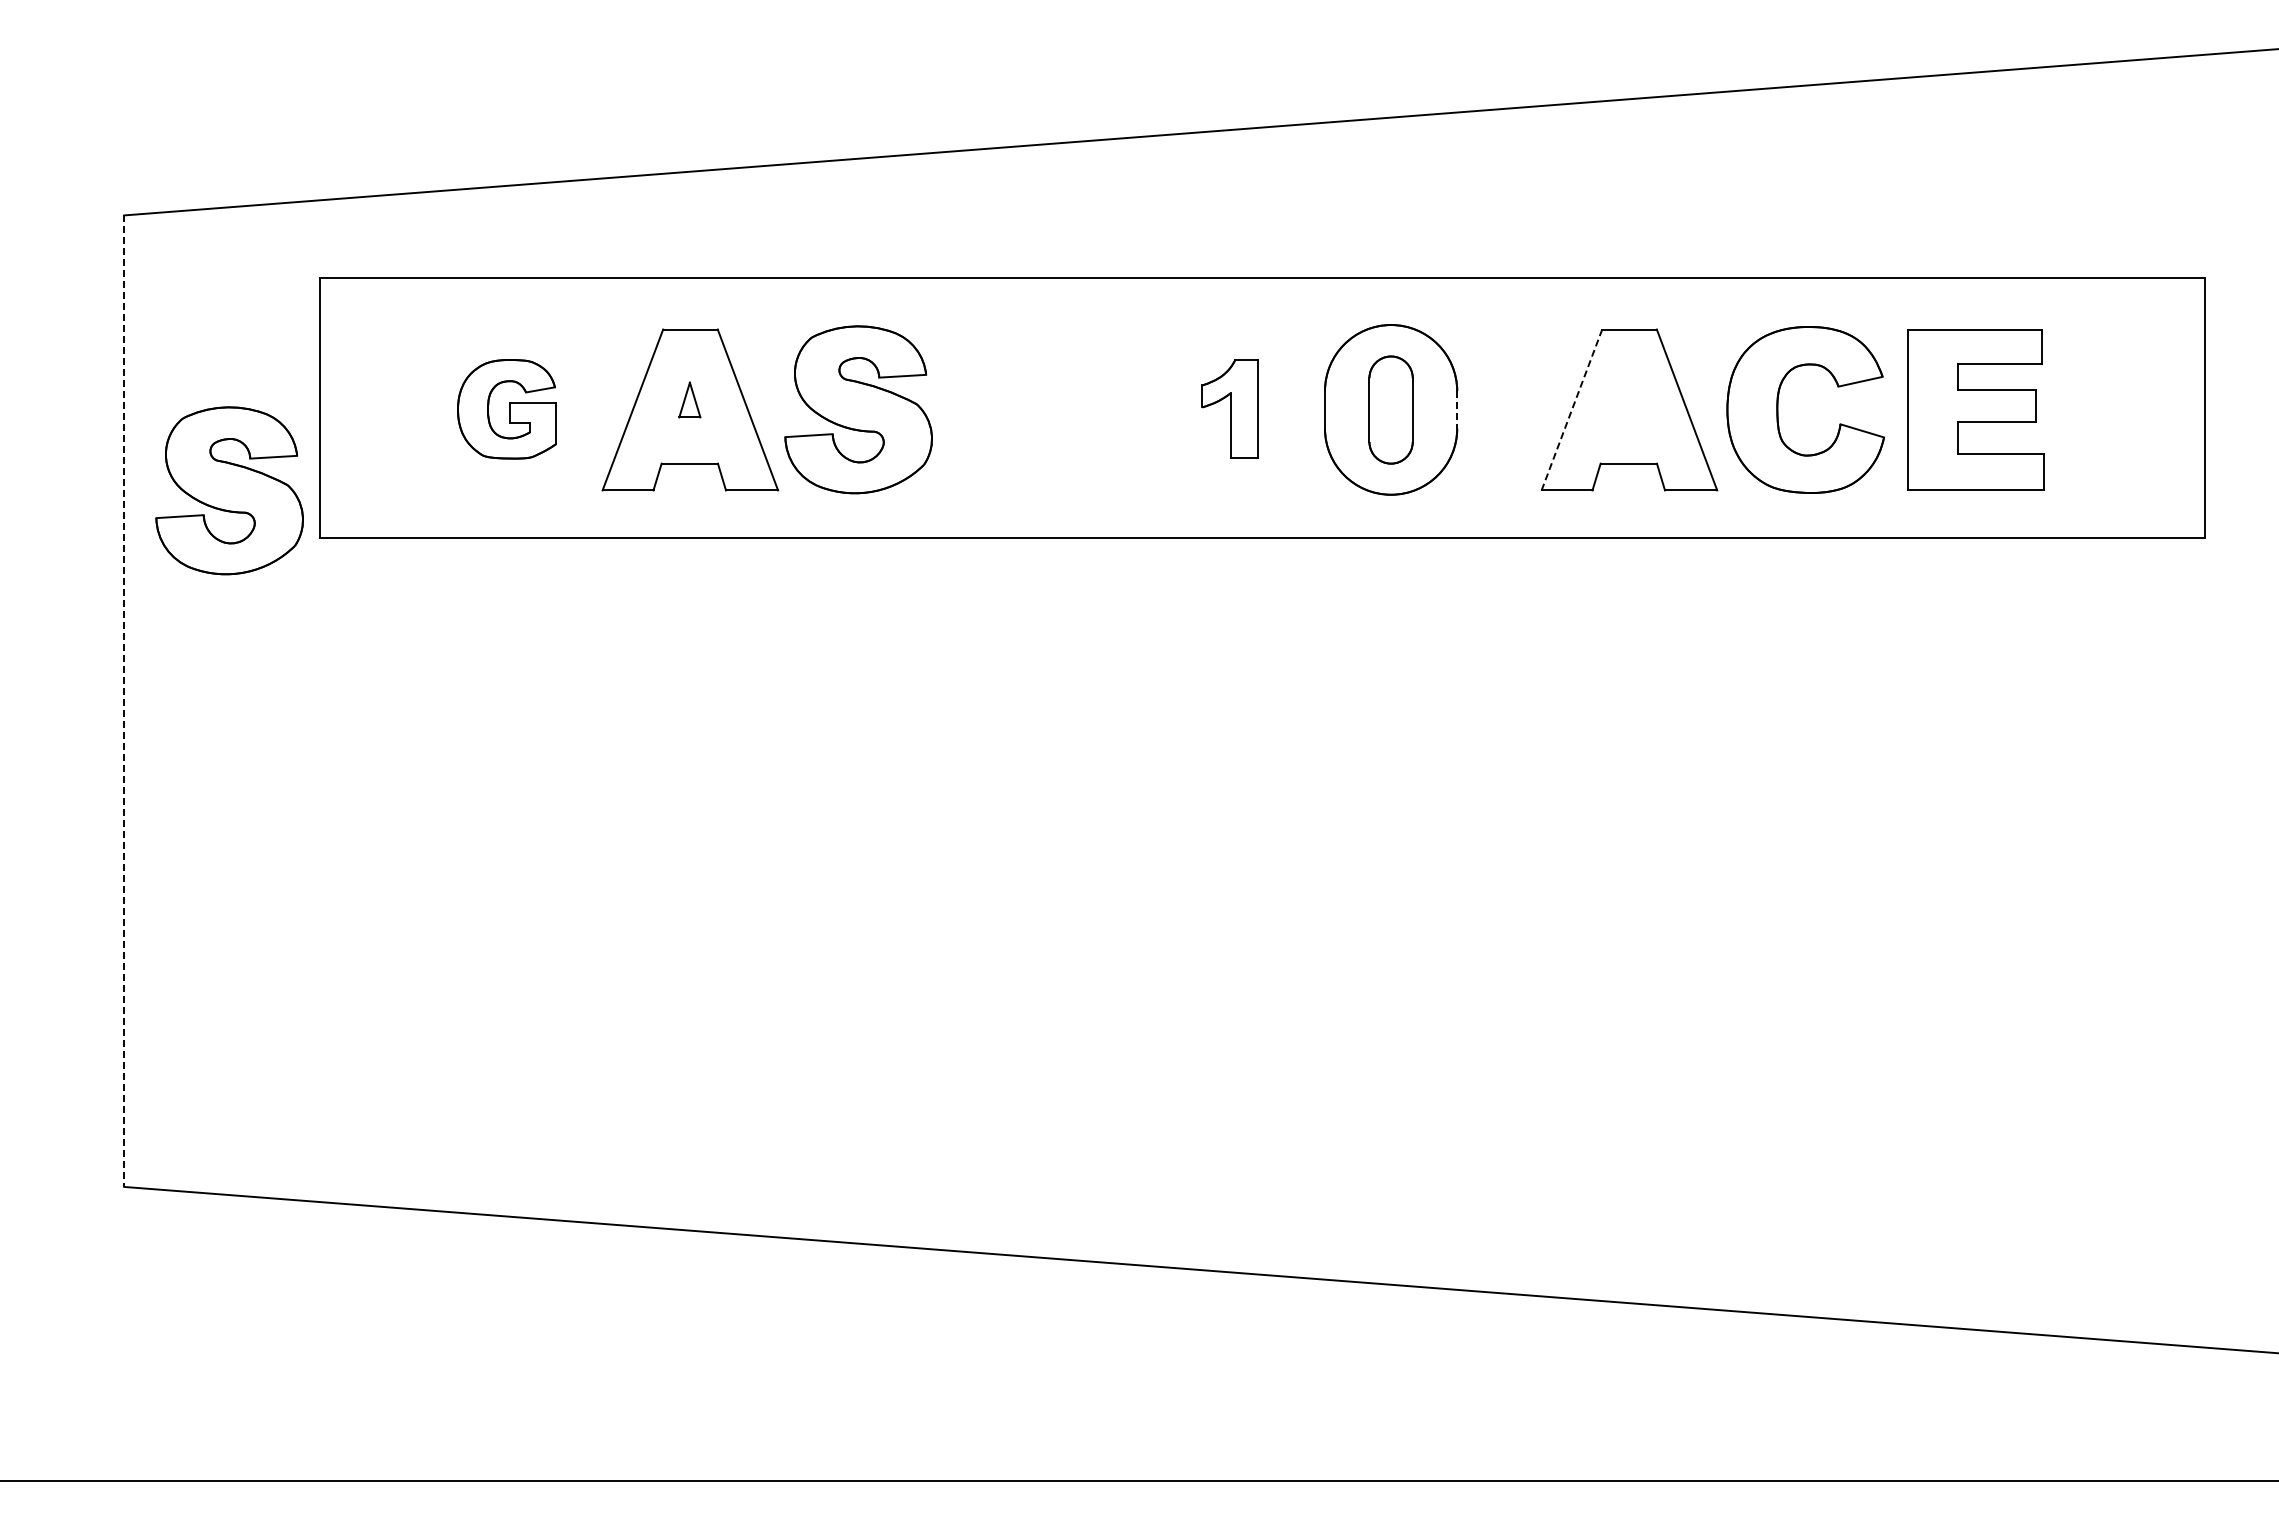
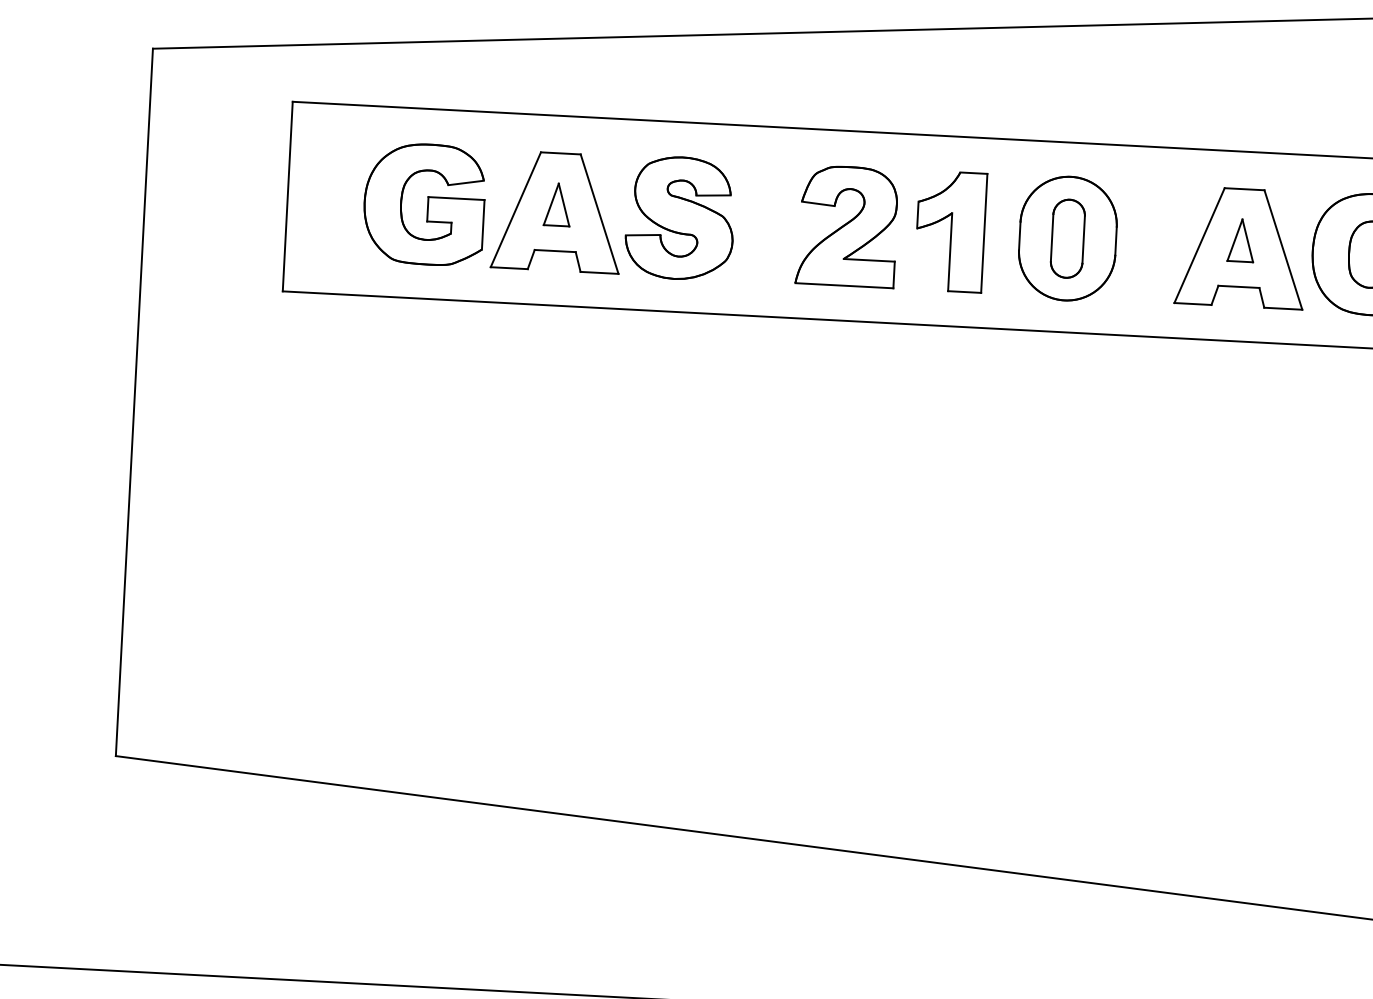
part: (689, 399) -> (557, 204), size x1.67
part: (1628, 399) -> (1241, 240), added
part: (1088, 408) -> (847, 226), added
part: (1229, 408) -> (950, 231), size x1.67
part: (506, 409) -> (423, 204), size x1.67
line: (1457, 409) -> (1116, 240), dashed -> solid
line: (1571, 409) -> (1199, 245), dashed -> solid
part: (229, 490) -> (219, 253), removed
line: (124, 701) -> (134, 402), dashed -> solid

